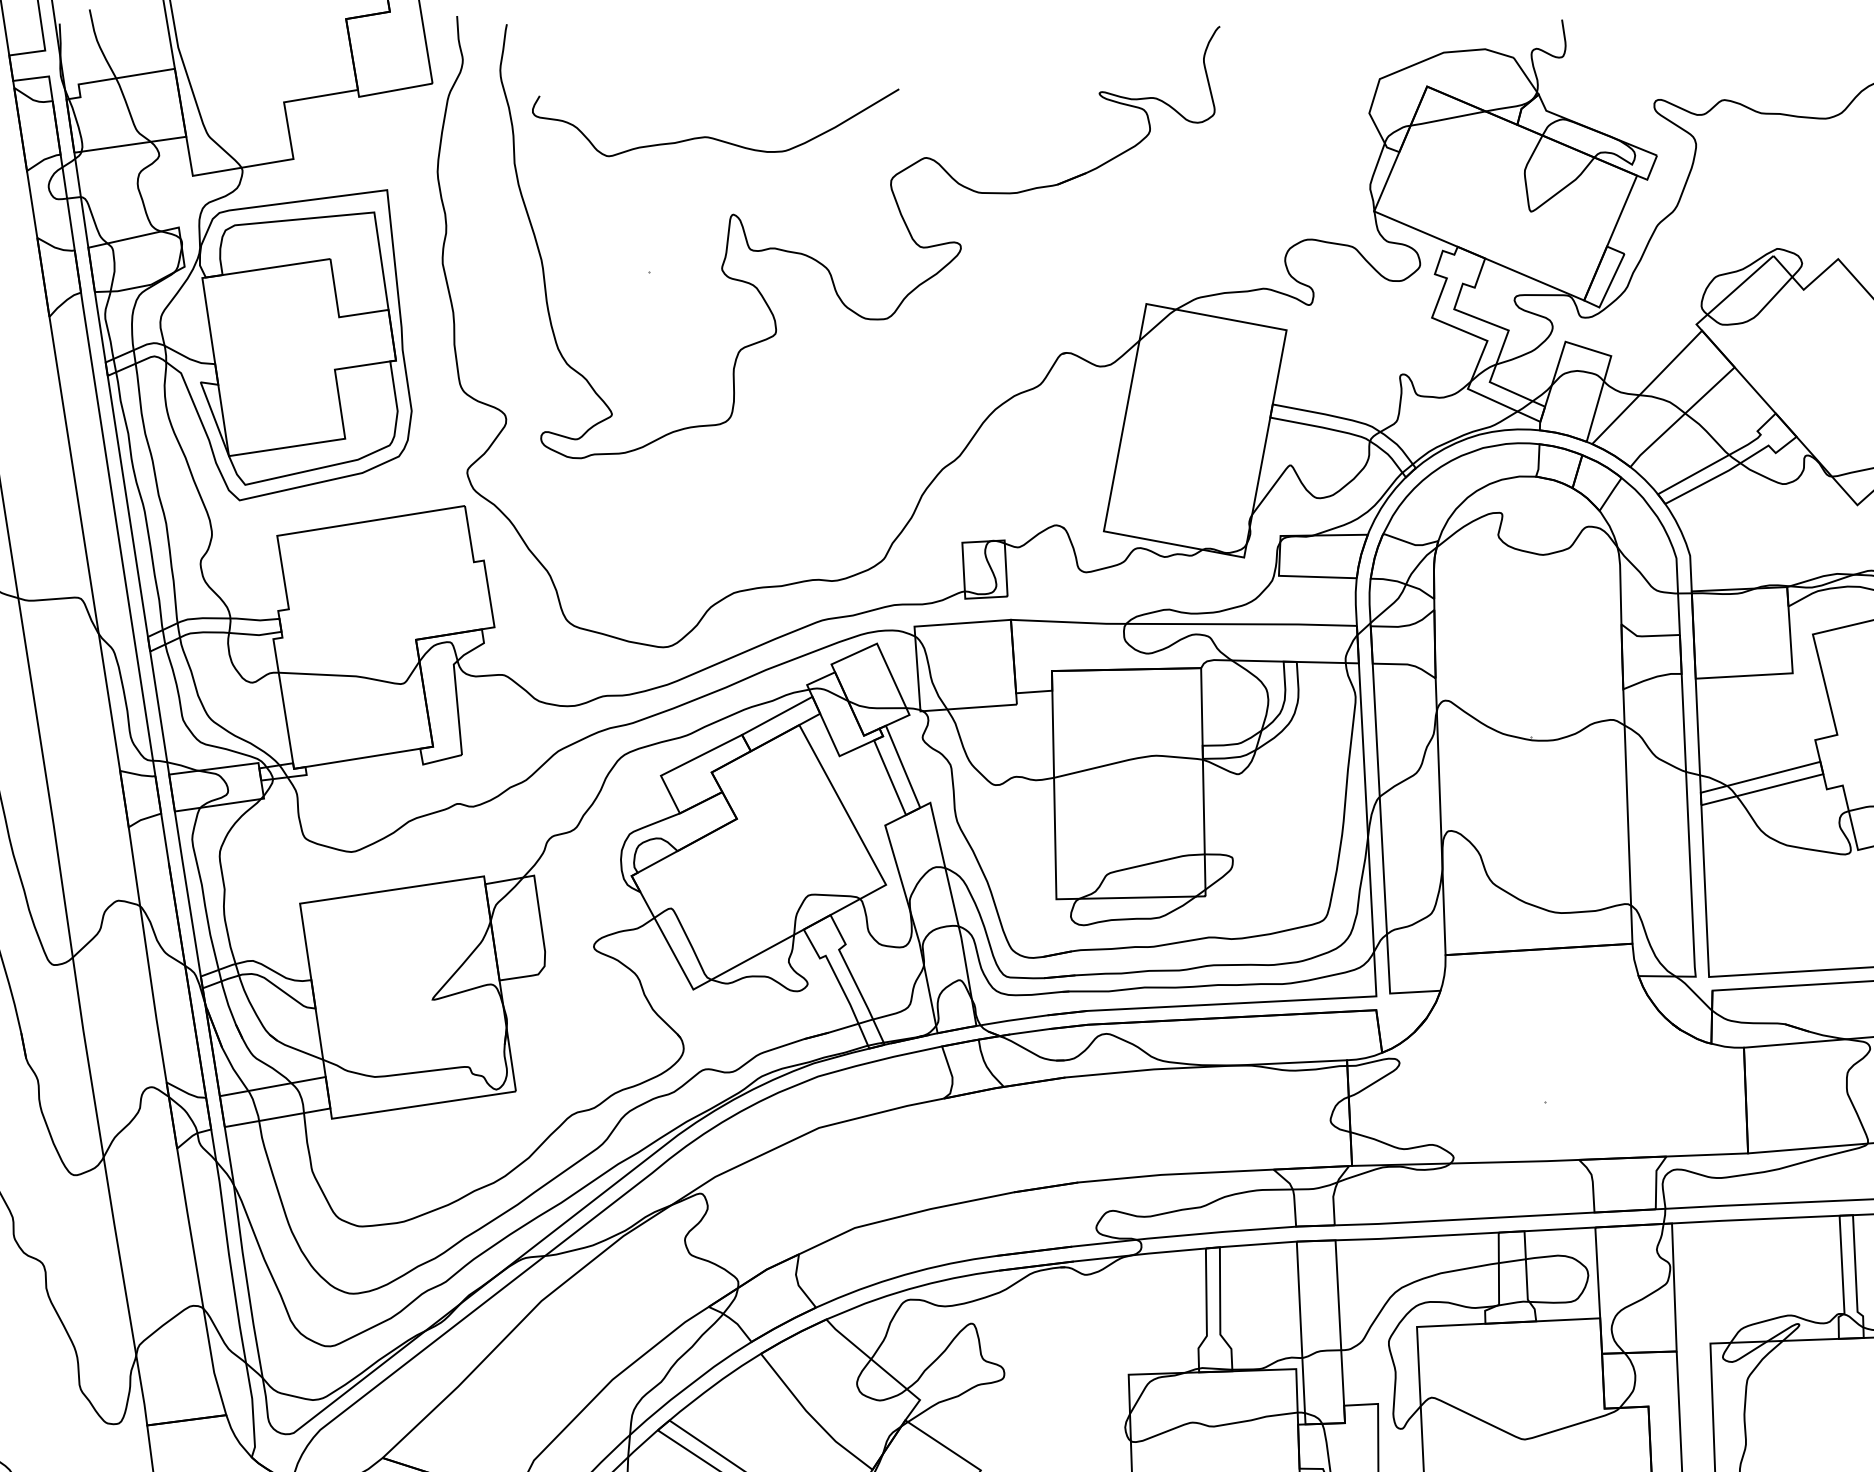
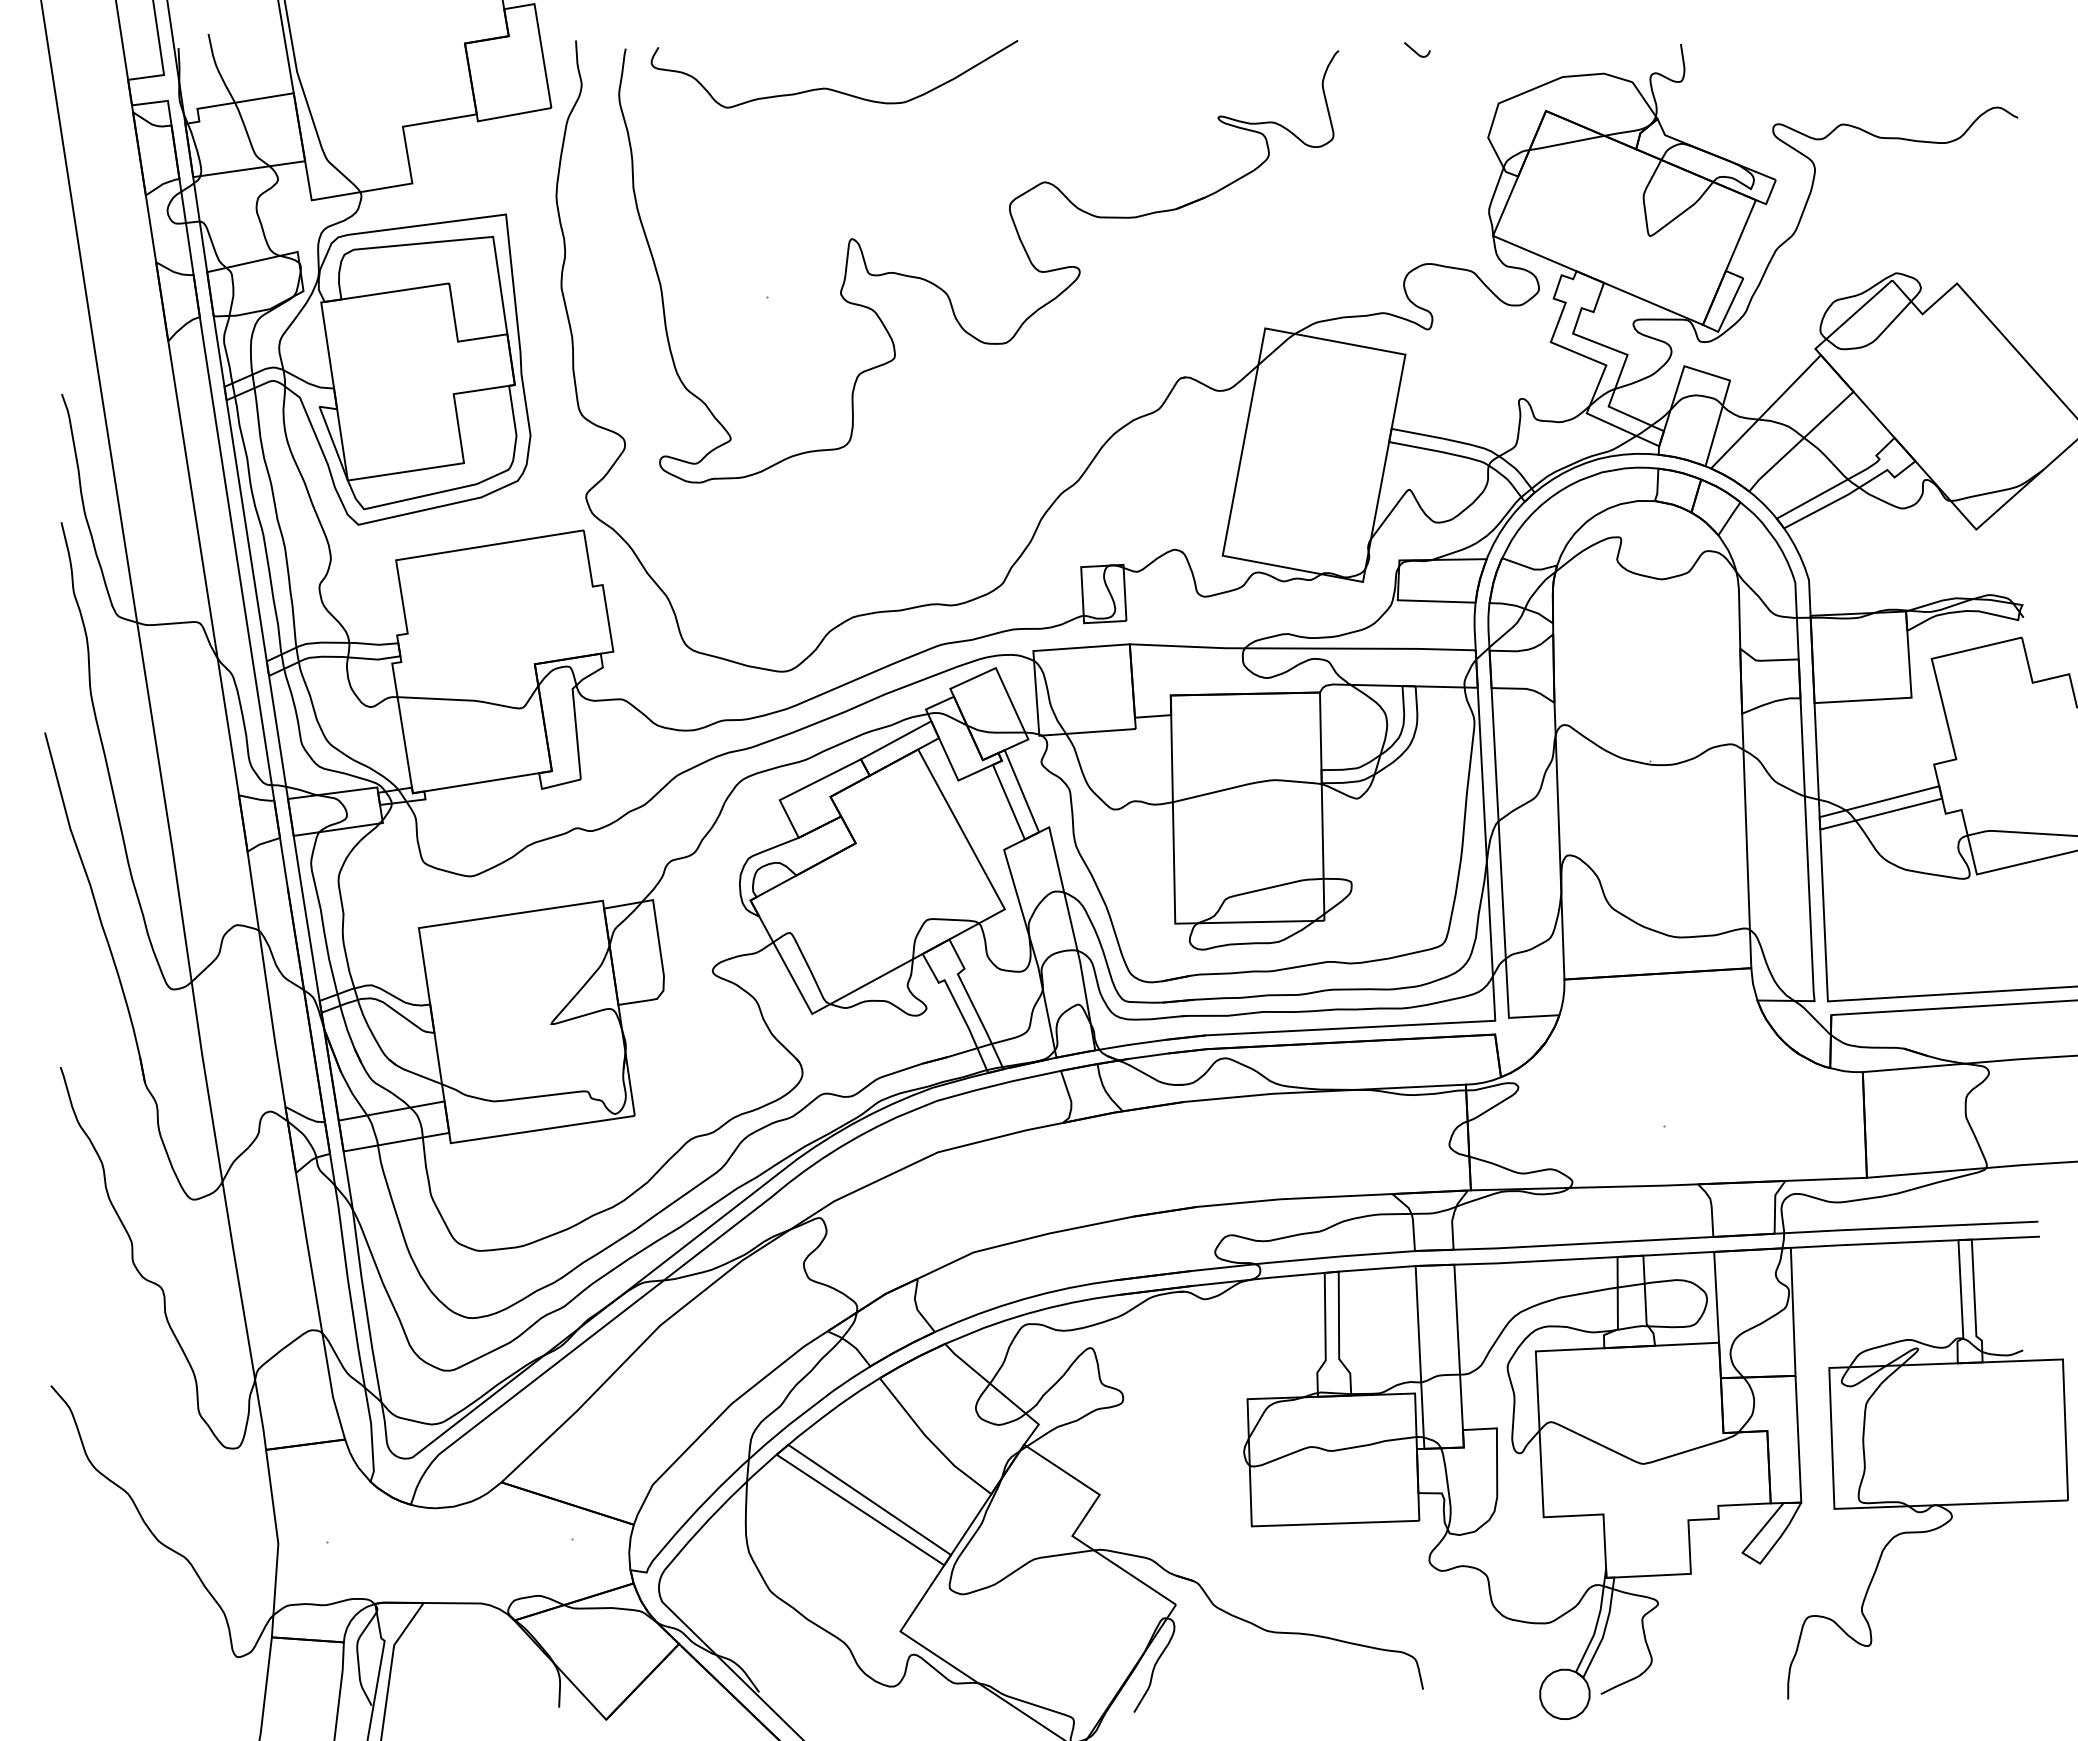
curve: (1296, 26) -> (1415, 50), added
curve: (712, 137) -> (831, 88), moved

